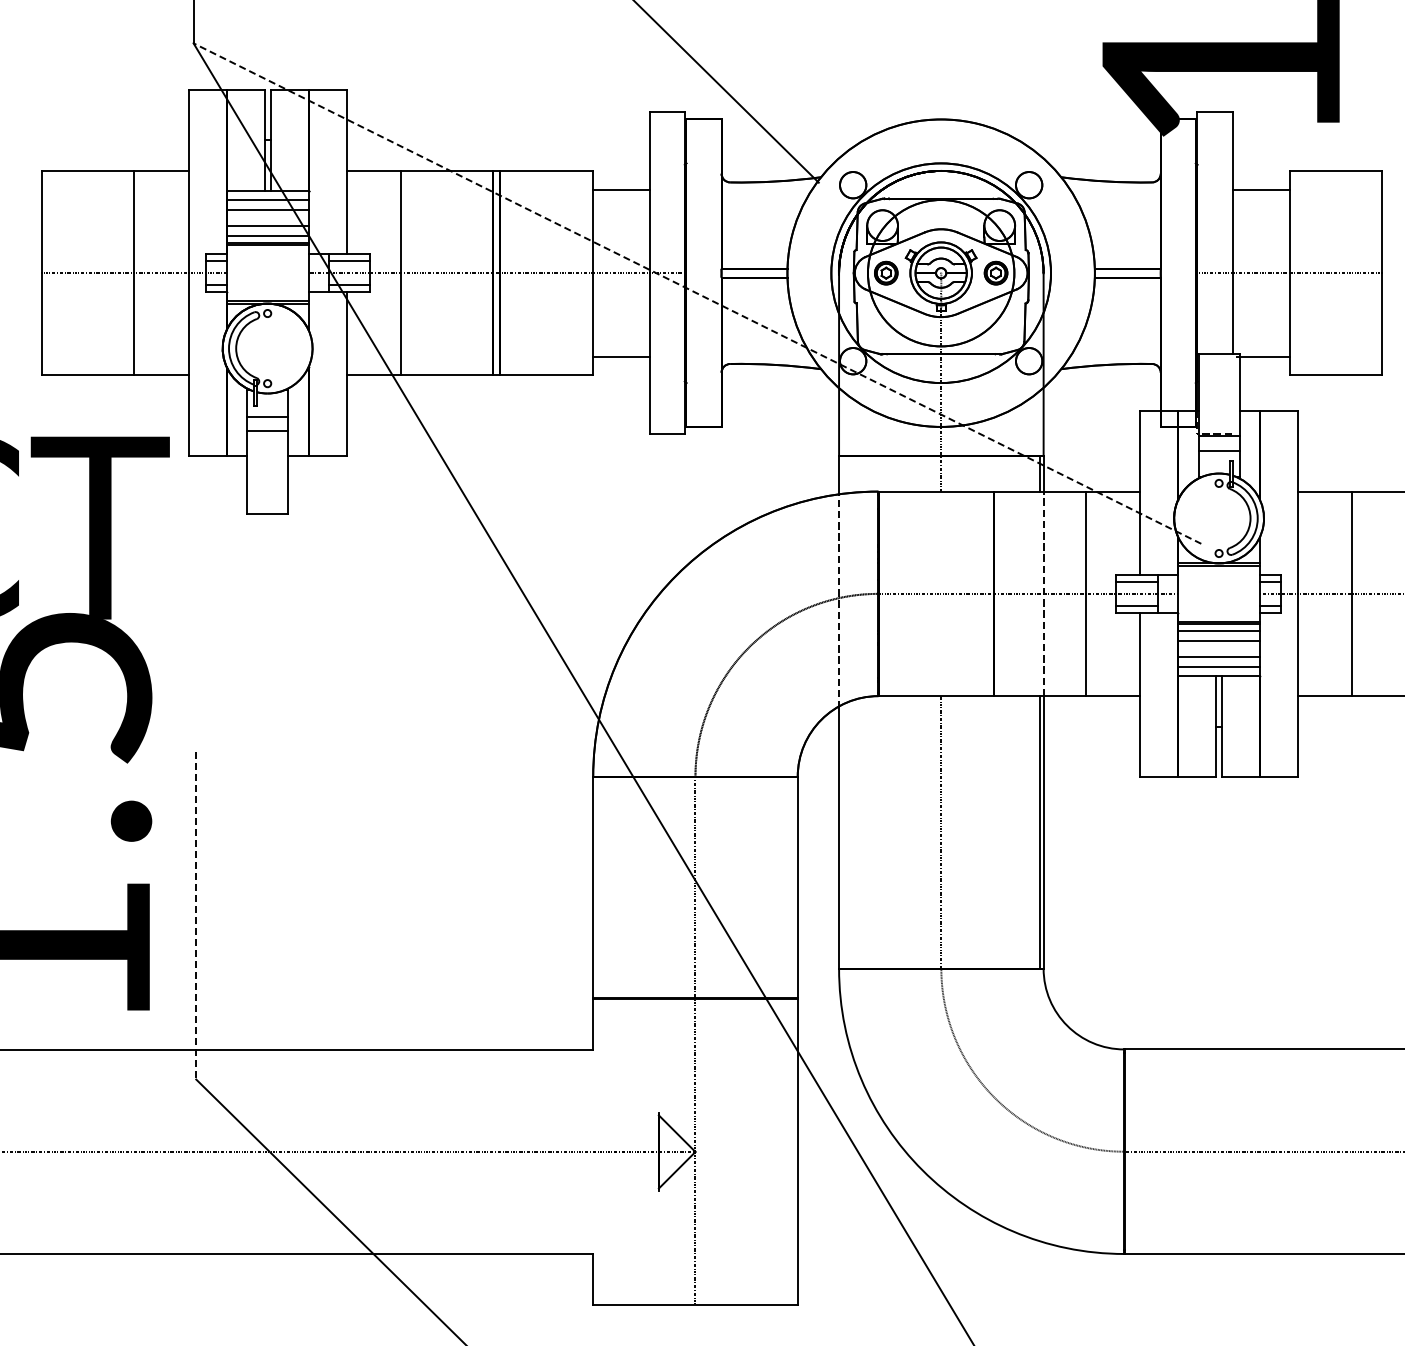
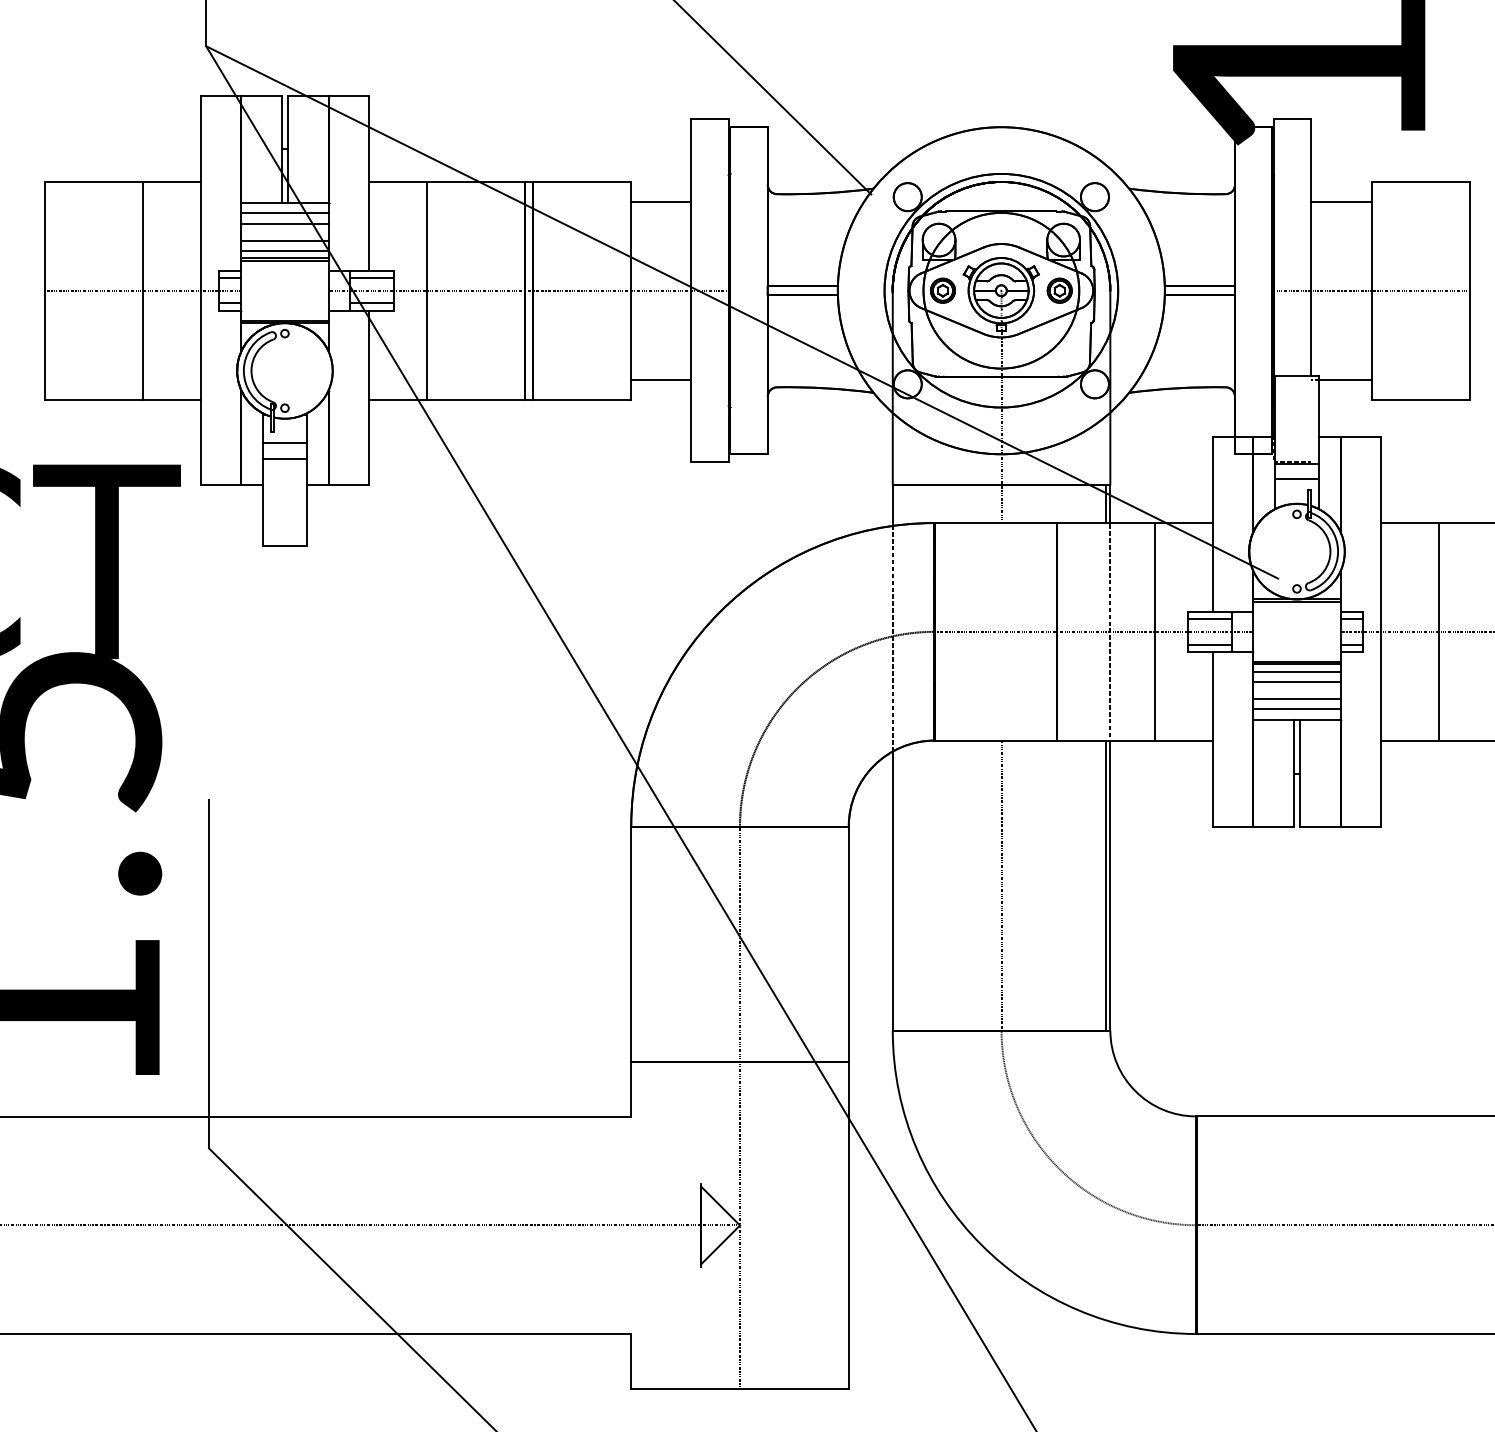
line: (697, 293) -> (742, 312), dashed -> solid
line: (196, 915) -> (209, 973), dashed -> solid

